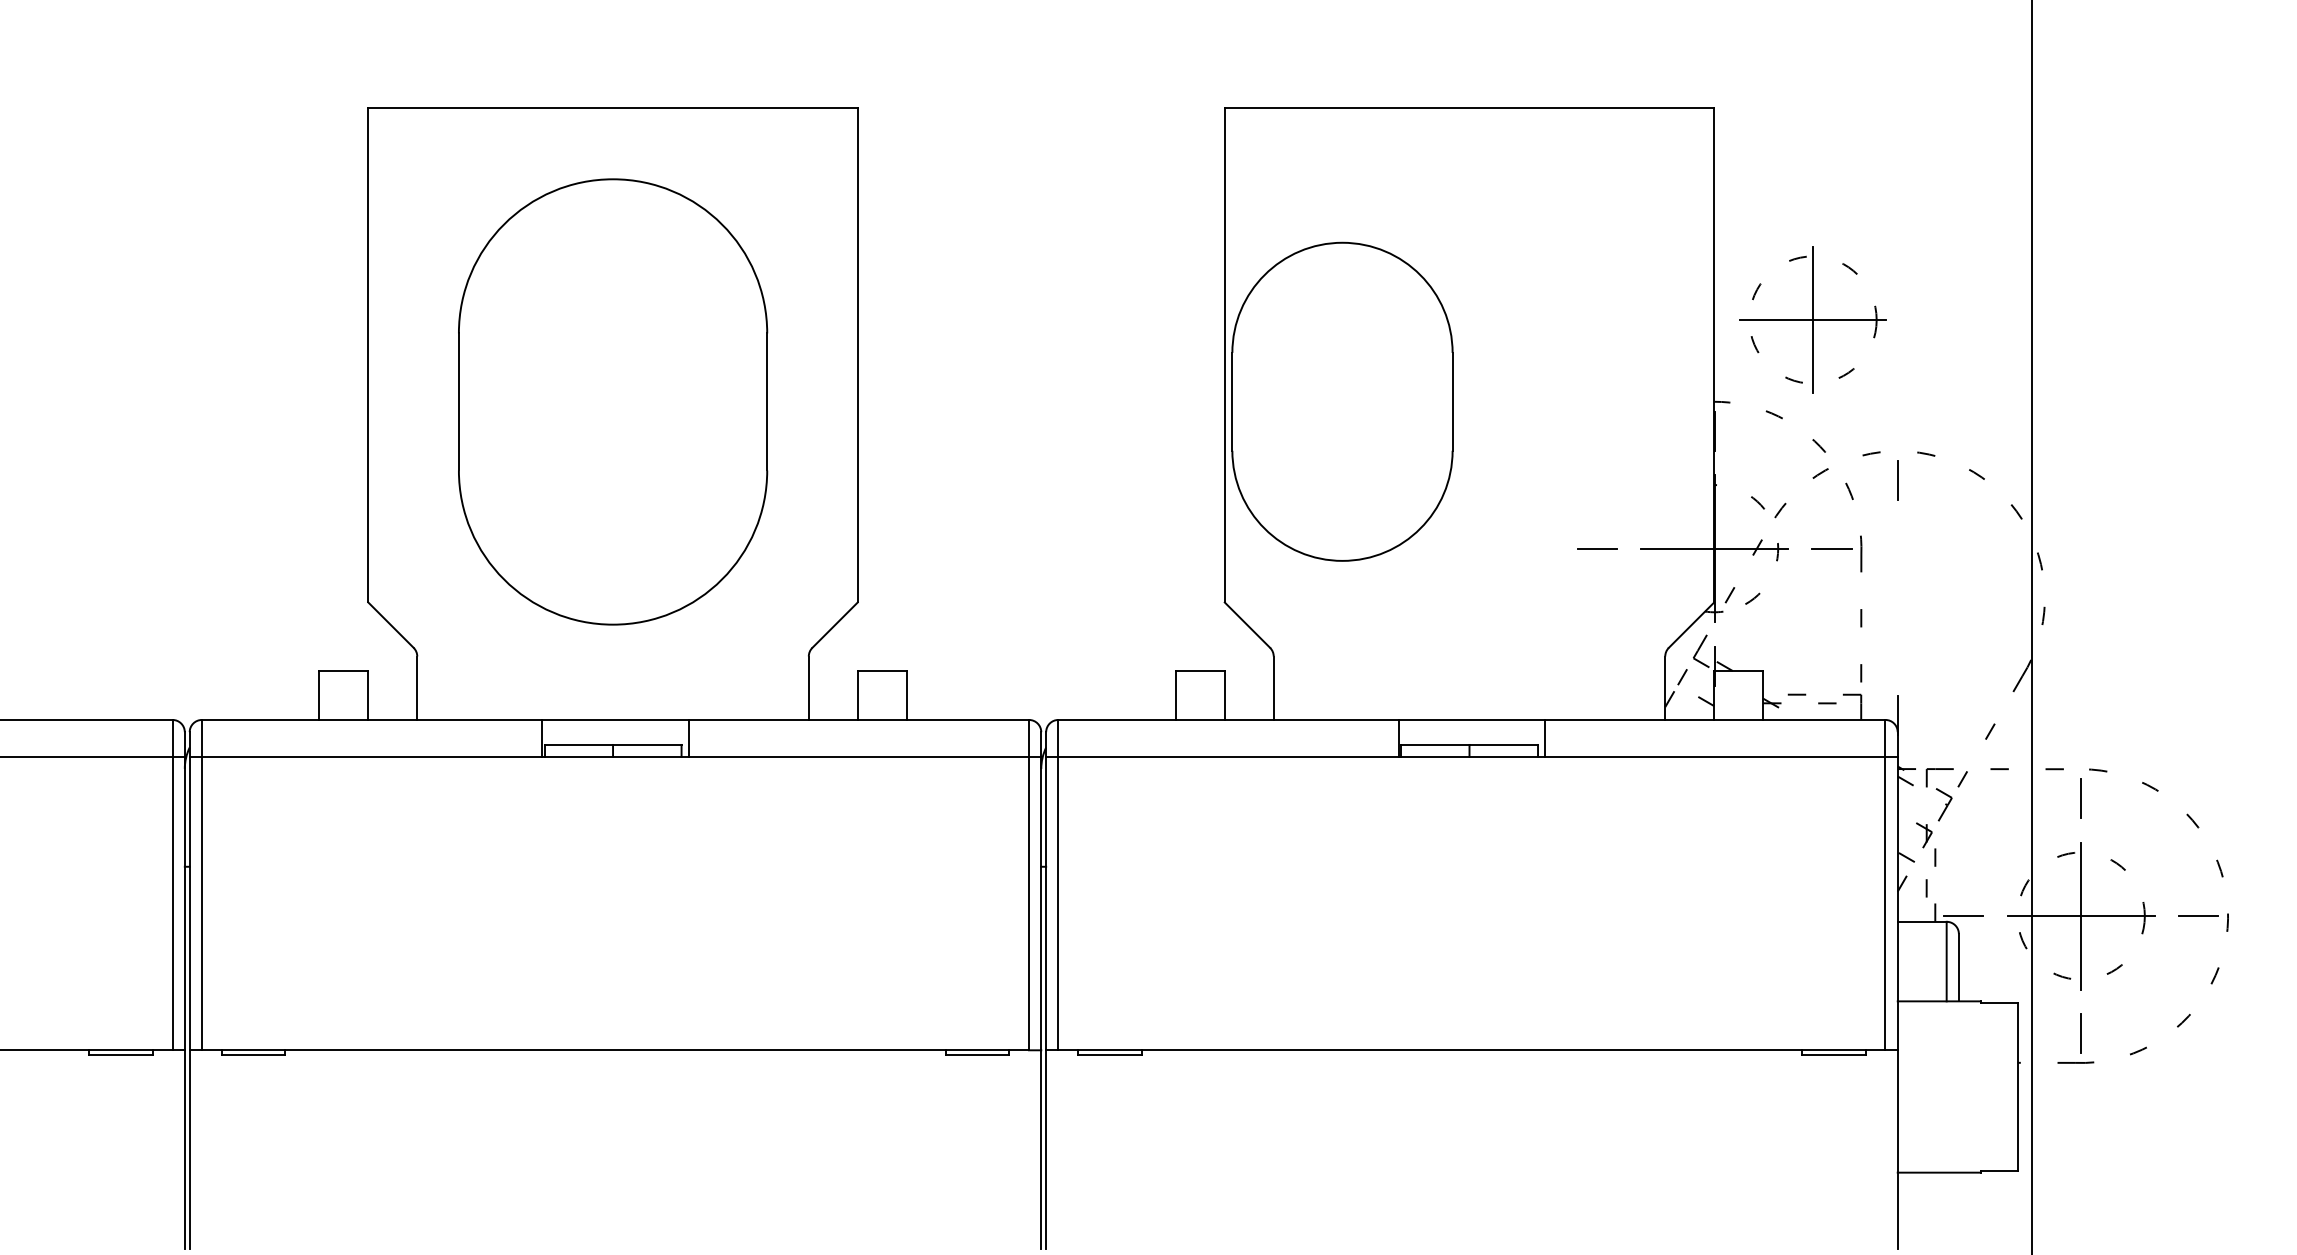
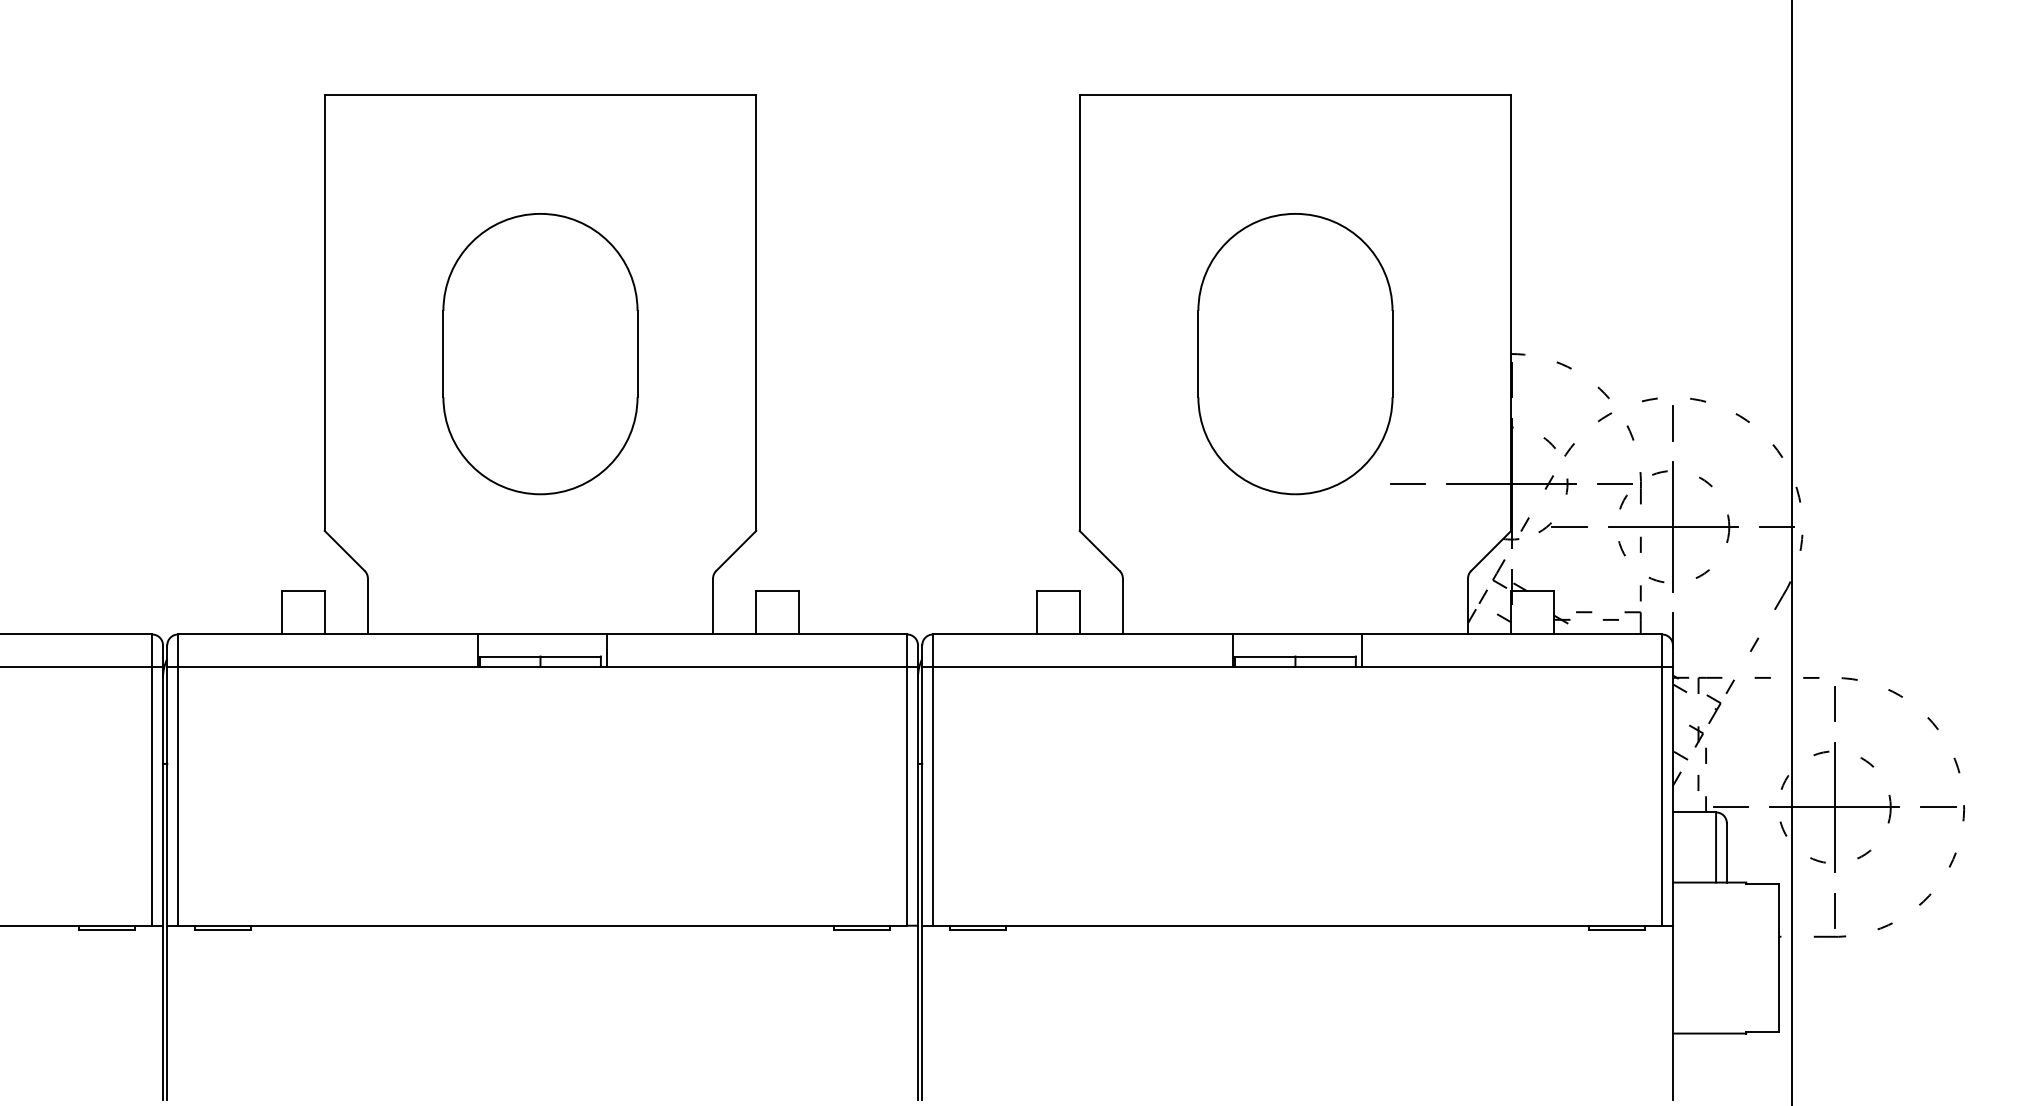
part: (1812, 319) -> (1672, 526), moved
part: (612, 401) -> (540, 353), size x0.71
part: (1342, 401) -> (1295, 353), moved
line: (1780, 598) -> (1569, 527), added
line: (2015, 598) -> (1776, 527), added

